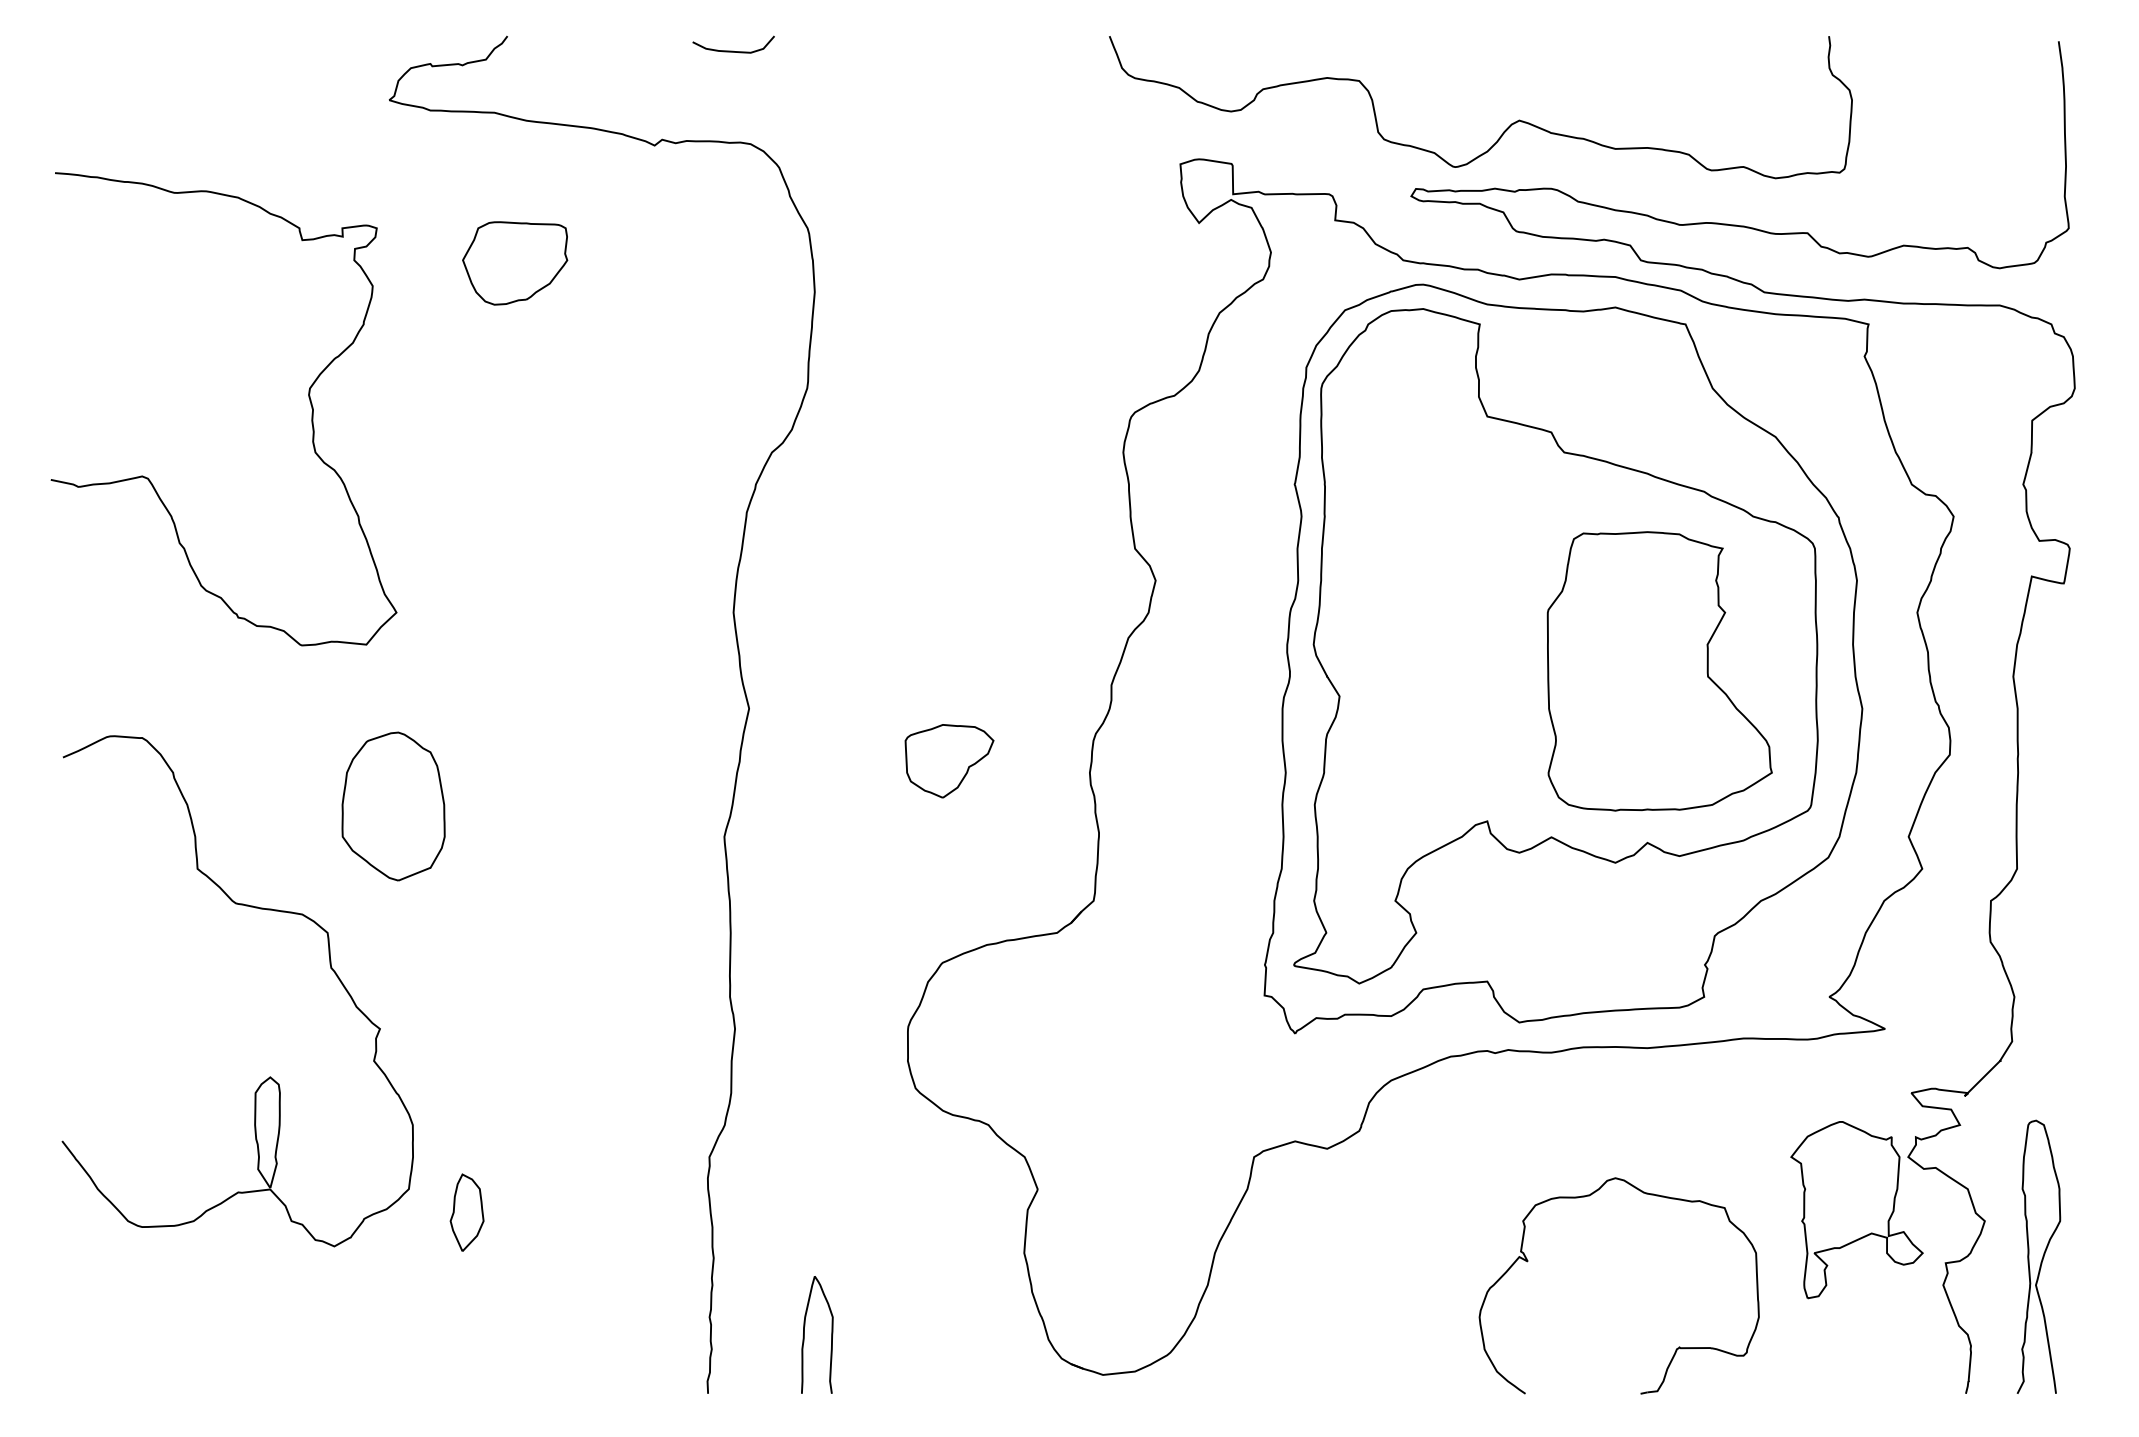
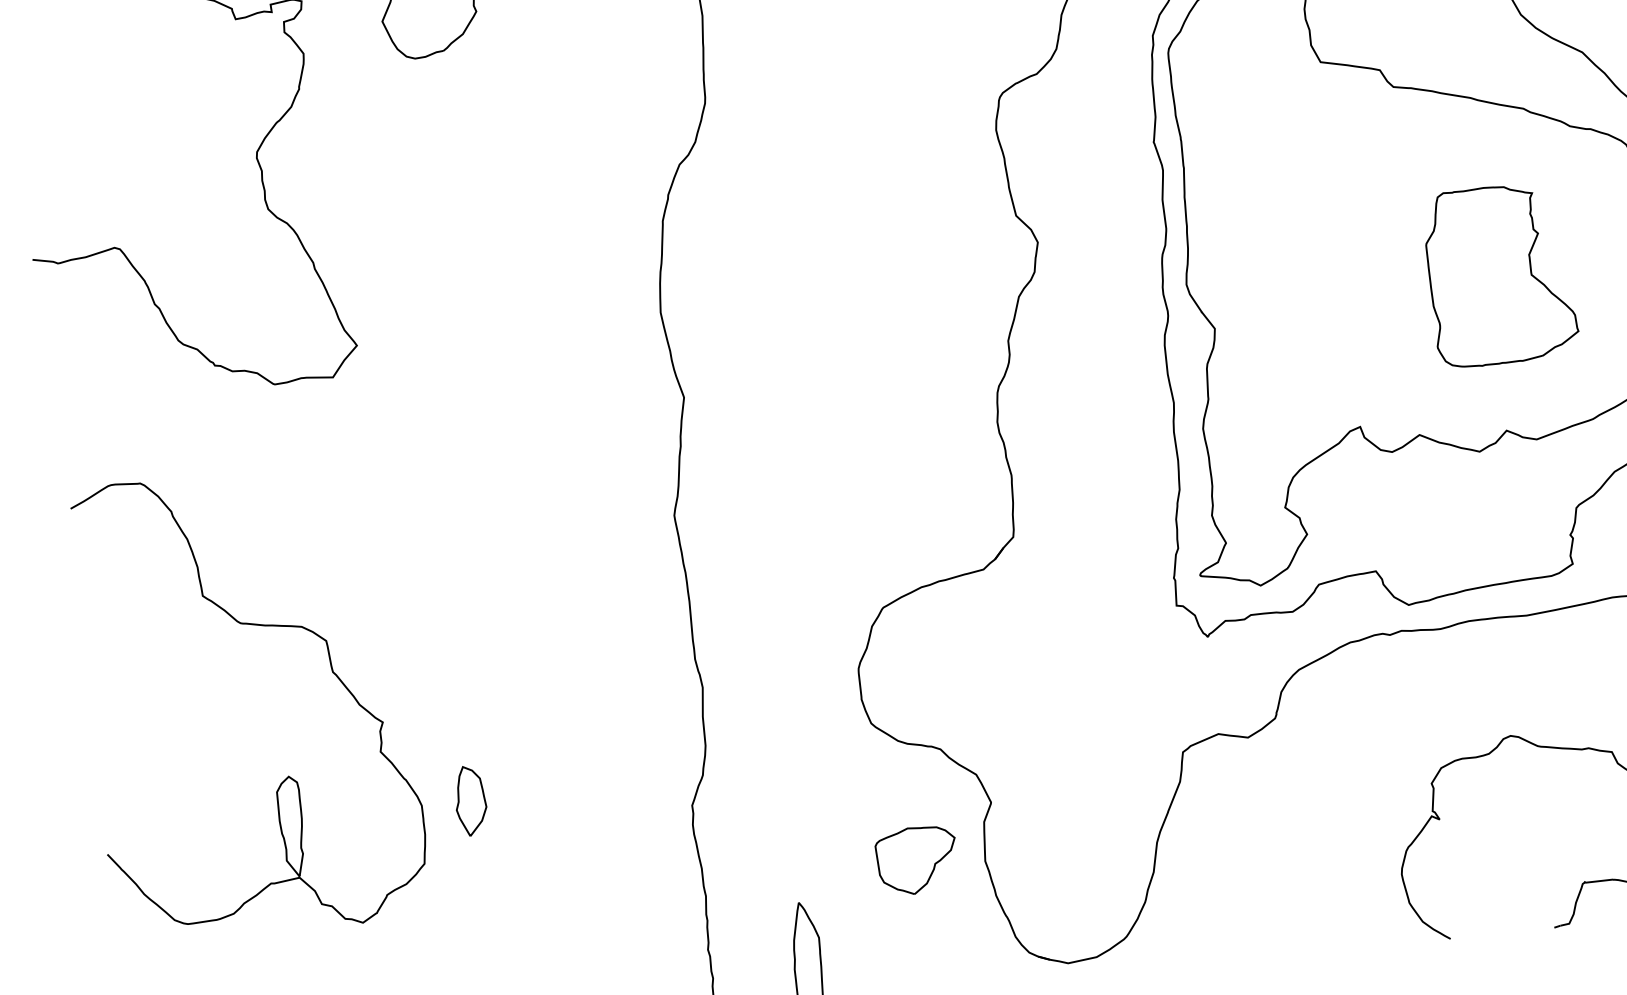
part: (1659, 671) -> (1500, 275), size x0.7
part: (949, 761) -> (917, 860), moved
part: (393, 806) -> (373, 520), removed
part: (466, 1212) -> (470, 800), moved

